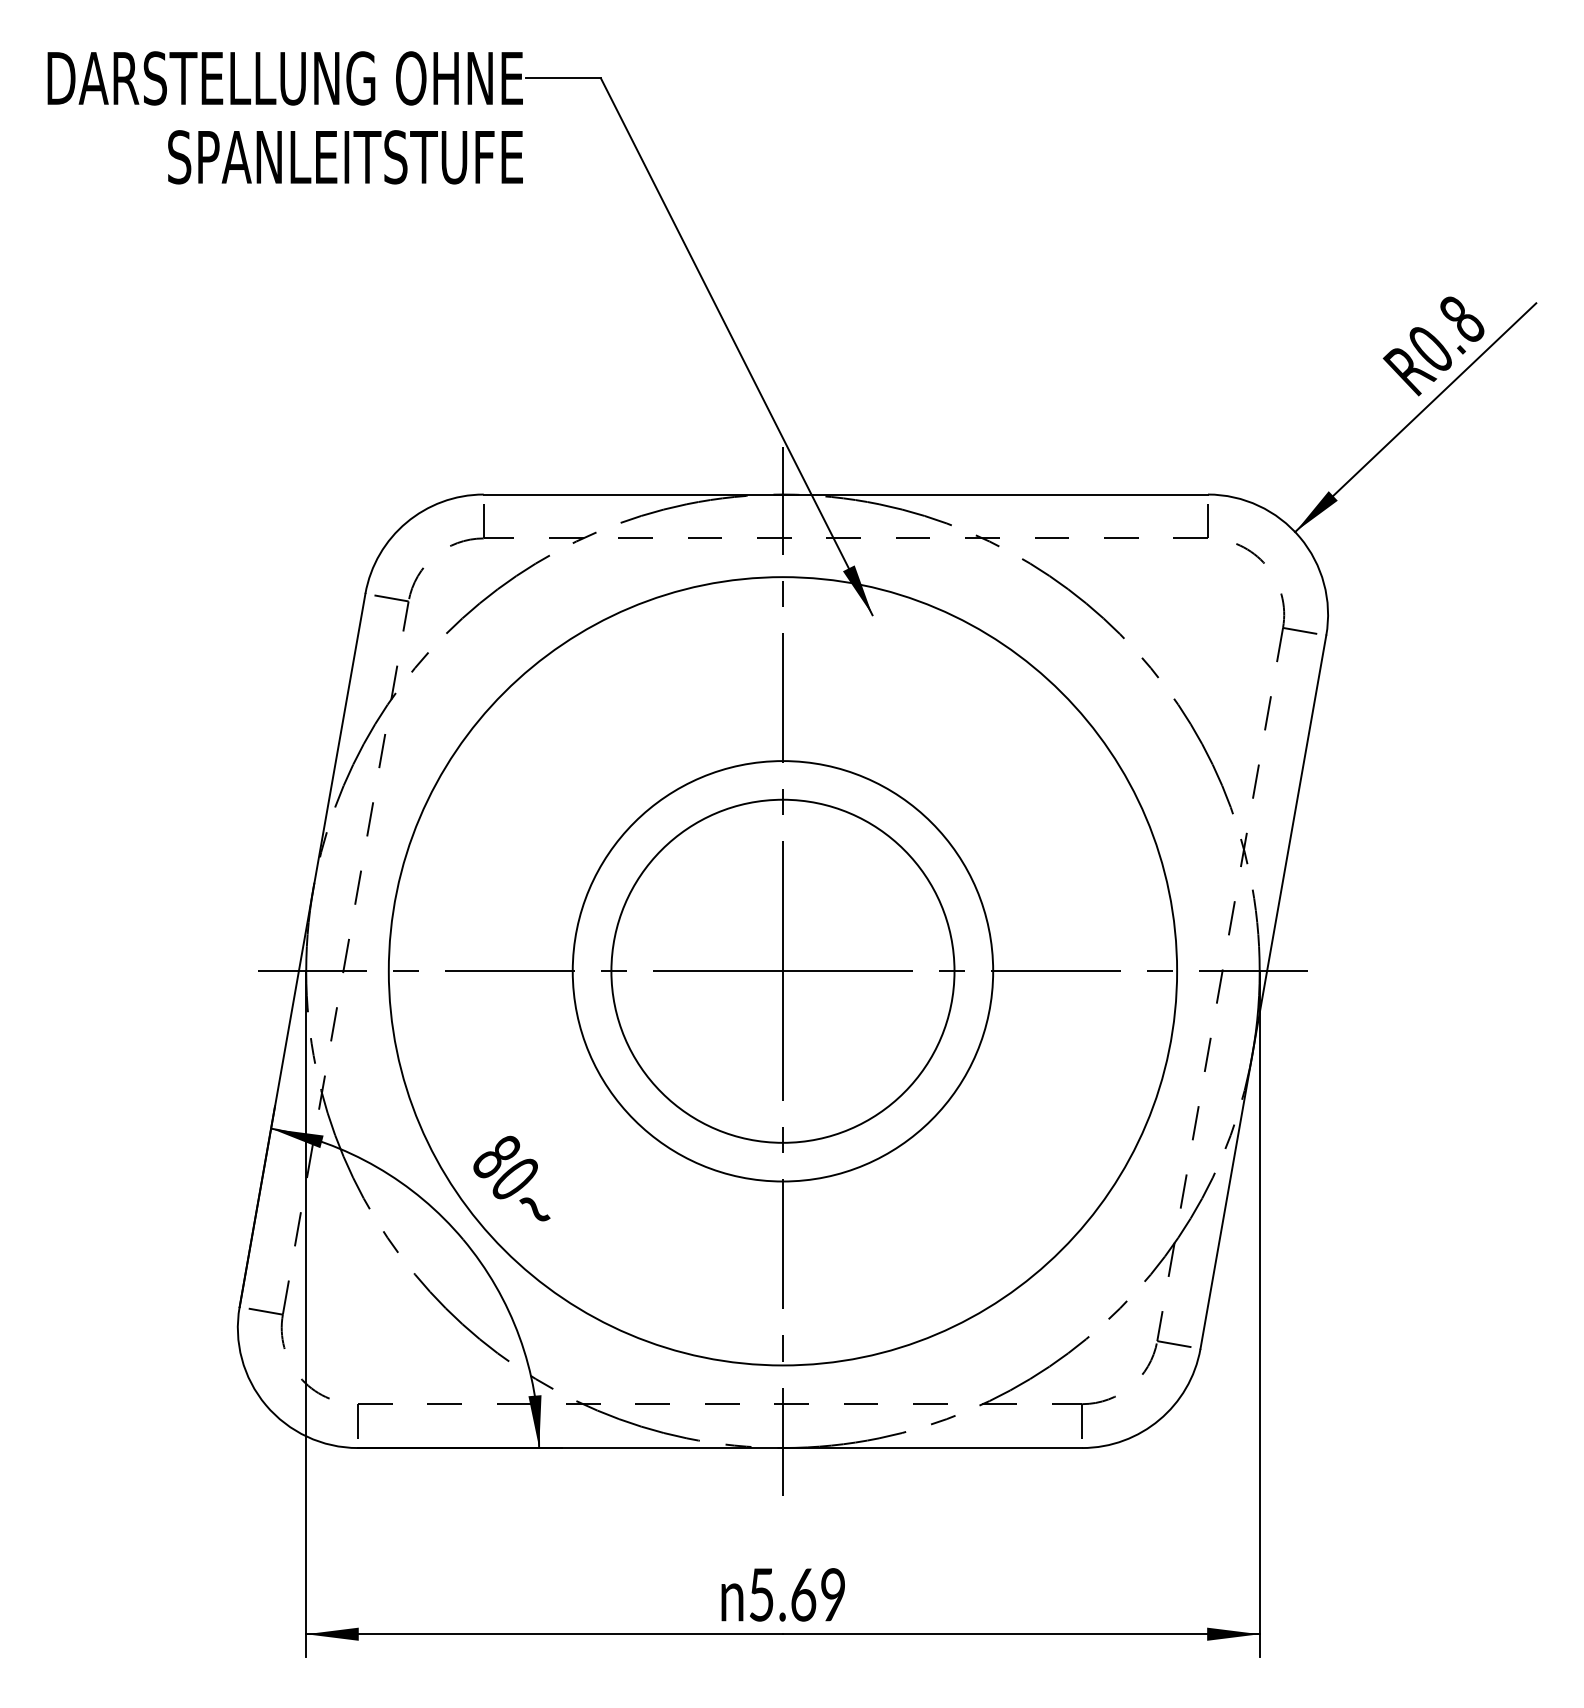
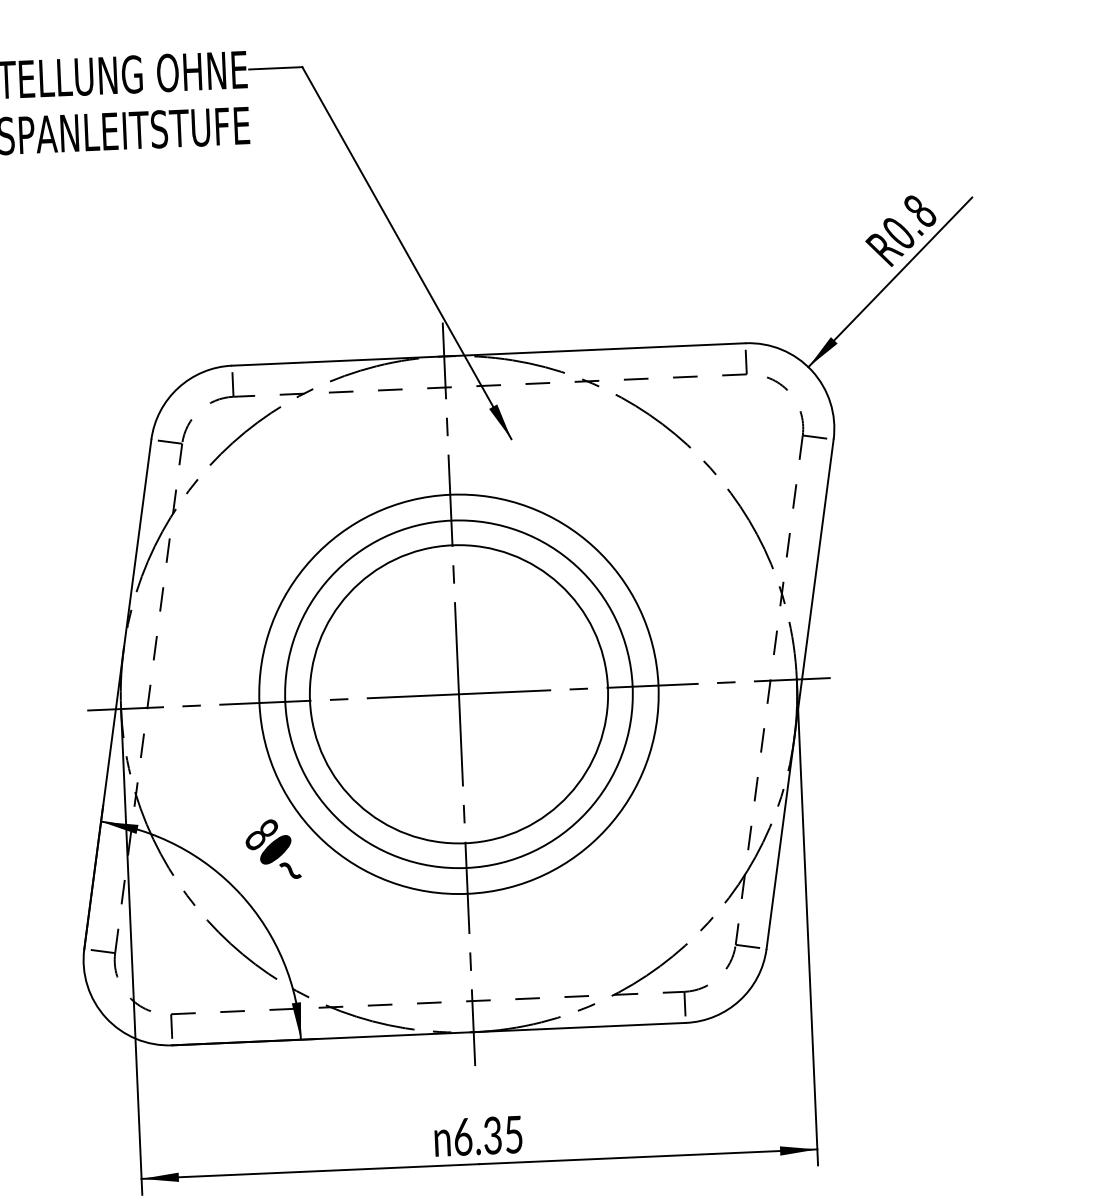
circle: (782, 970) -> (458, 693), size x0.71
circle: (782, 971) -> (458, 694), size x1.43
text: (796, 1594) -> (487, 1135), 5.69 -> 6.35

